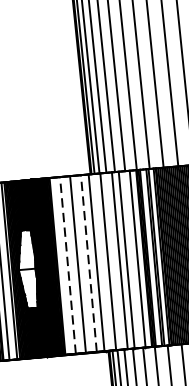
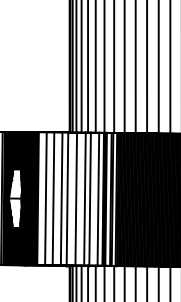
line: (88, 263) -> (61, 198), dashed -> solid
line: (67, 265) -> (45, 198), dashed -> solid

